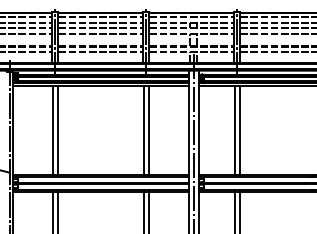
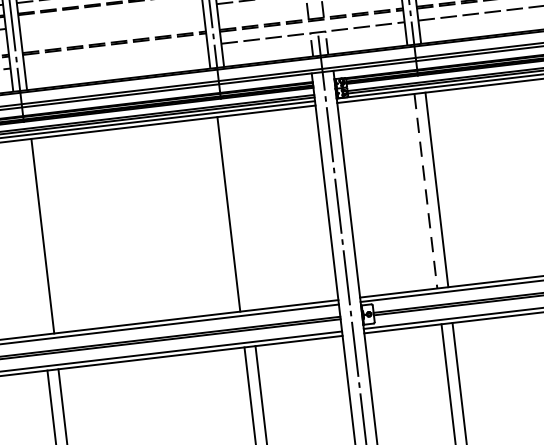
line: (100, 34) -> (110, 17), removed
line: (100, 52) -> (115, 56), removed
line: (52, 130) -> (31, 237), removed
line: (148, 130) -> (239, 213), removed
line: (234, 130) -> (425, 191), solid -> dashed

